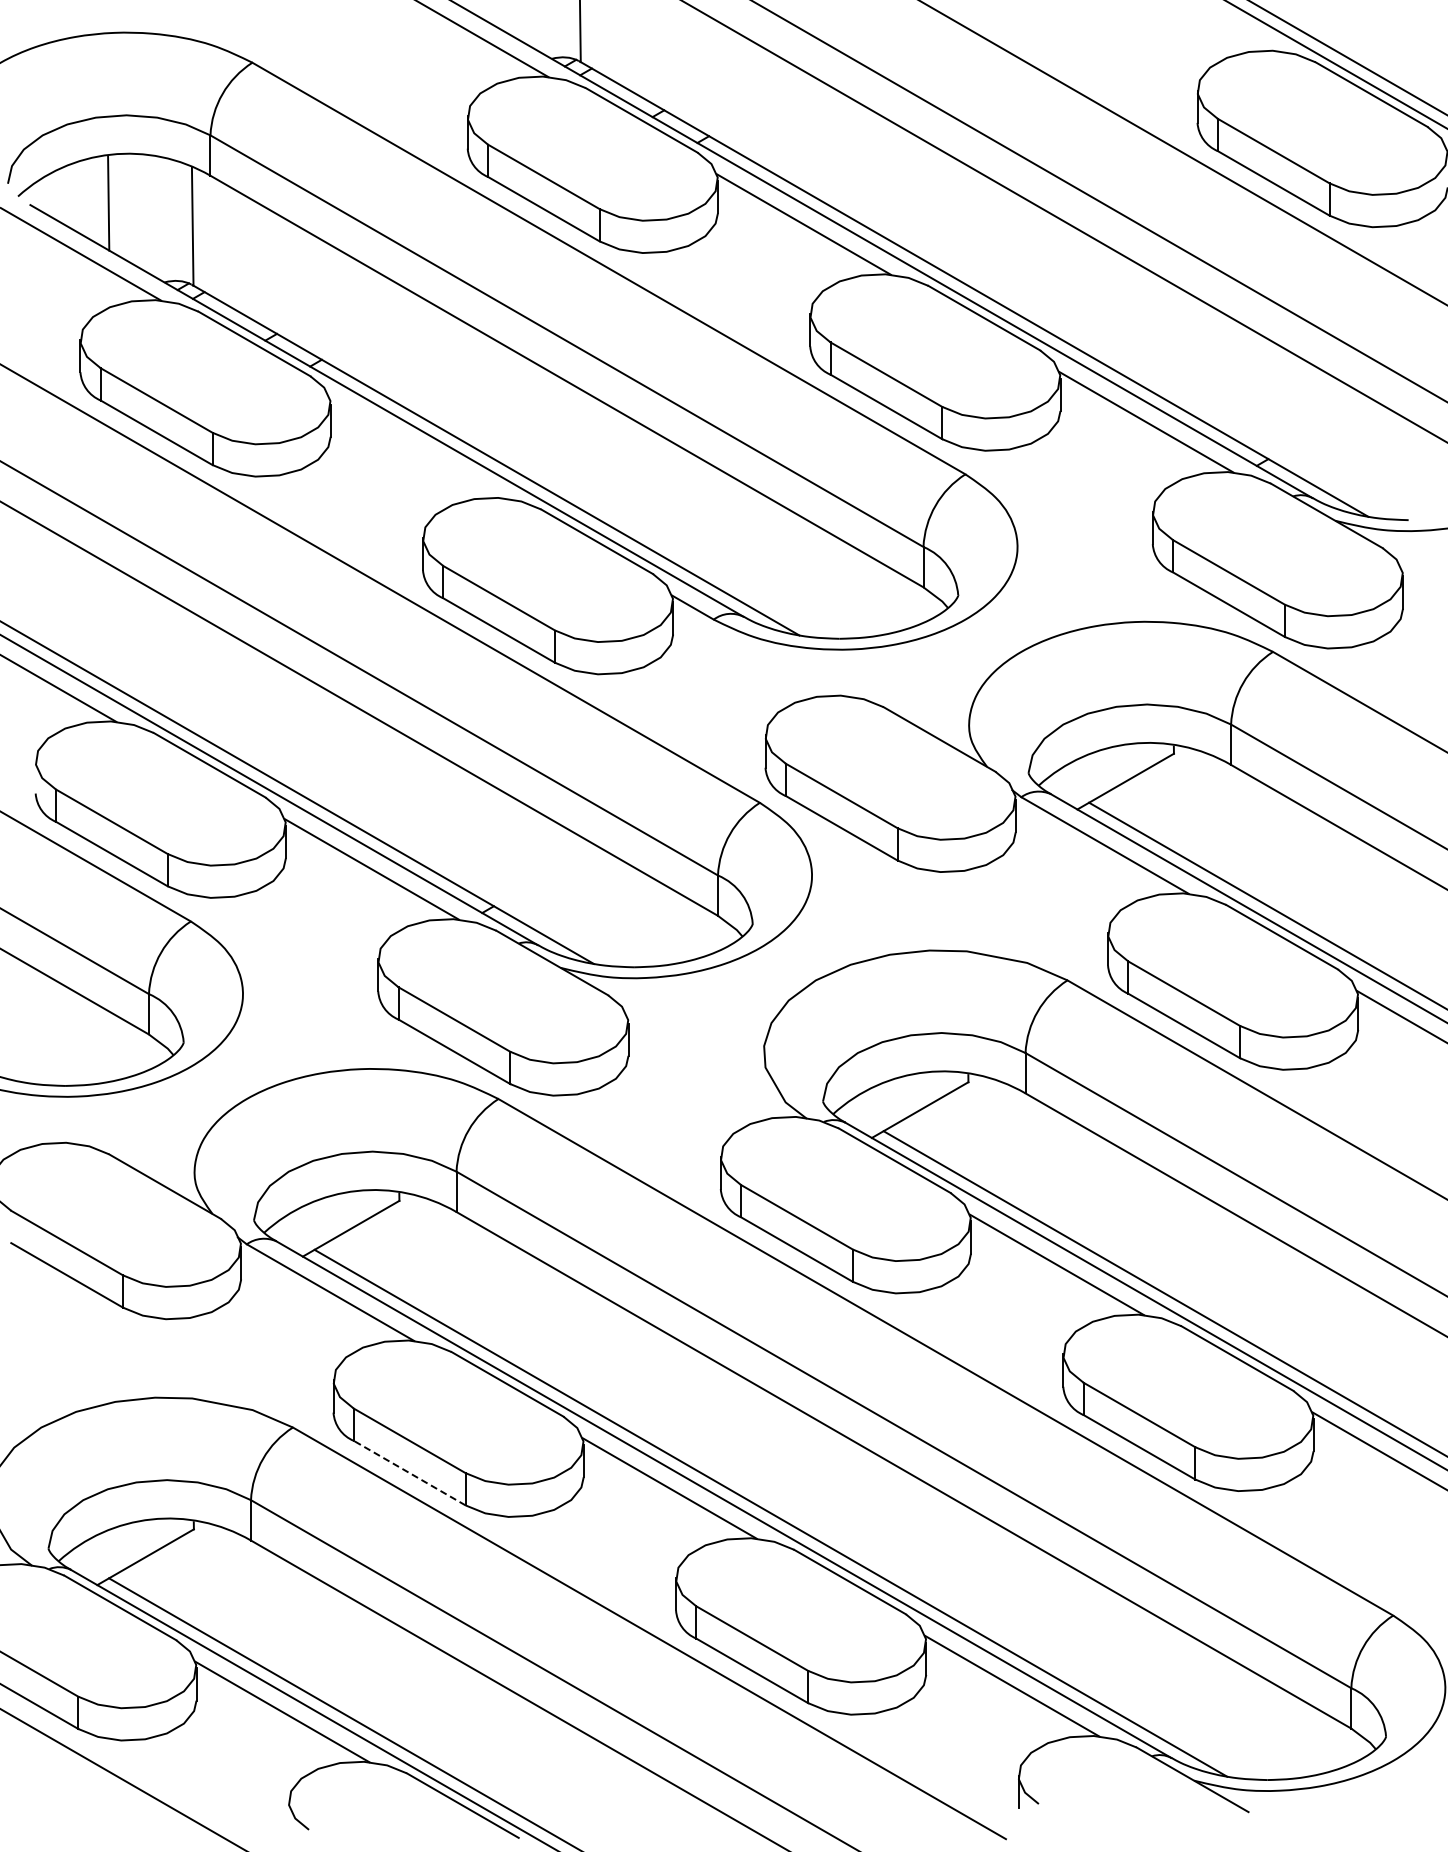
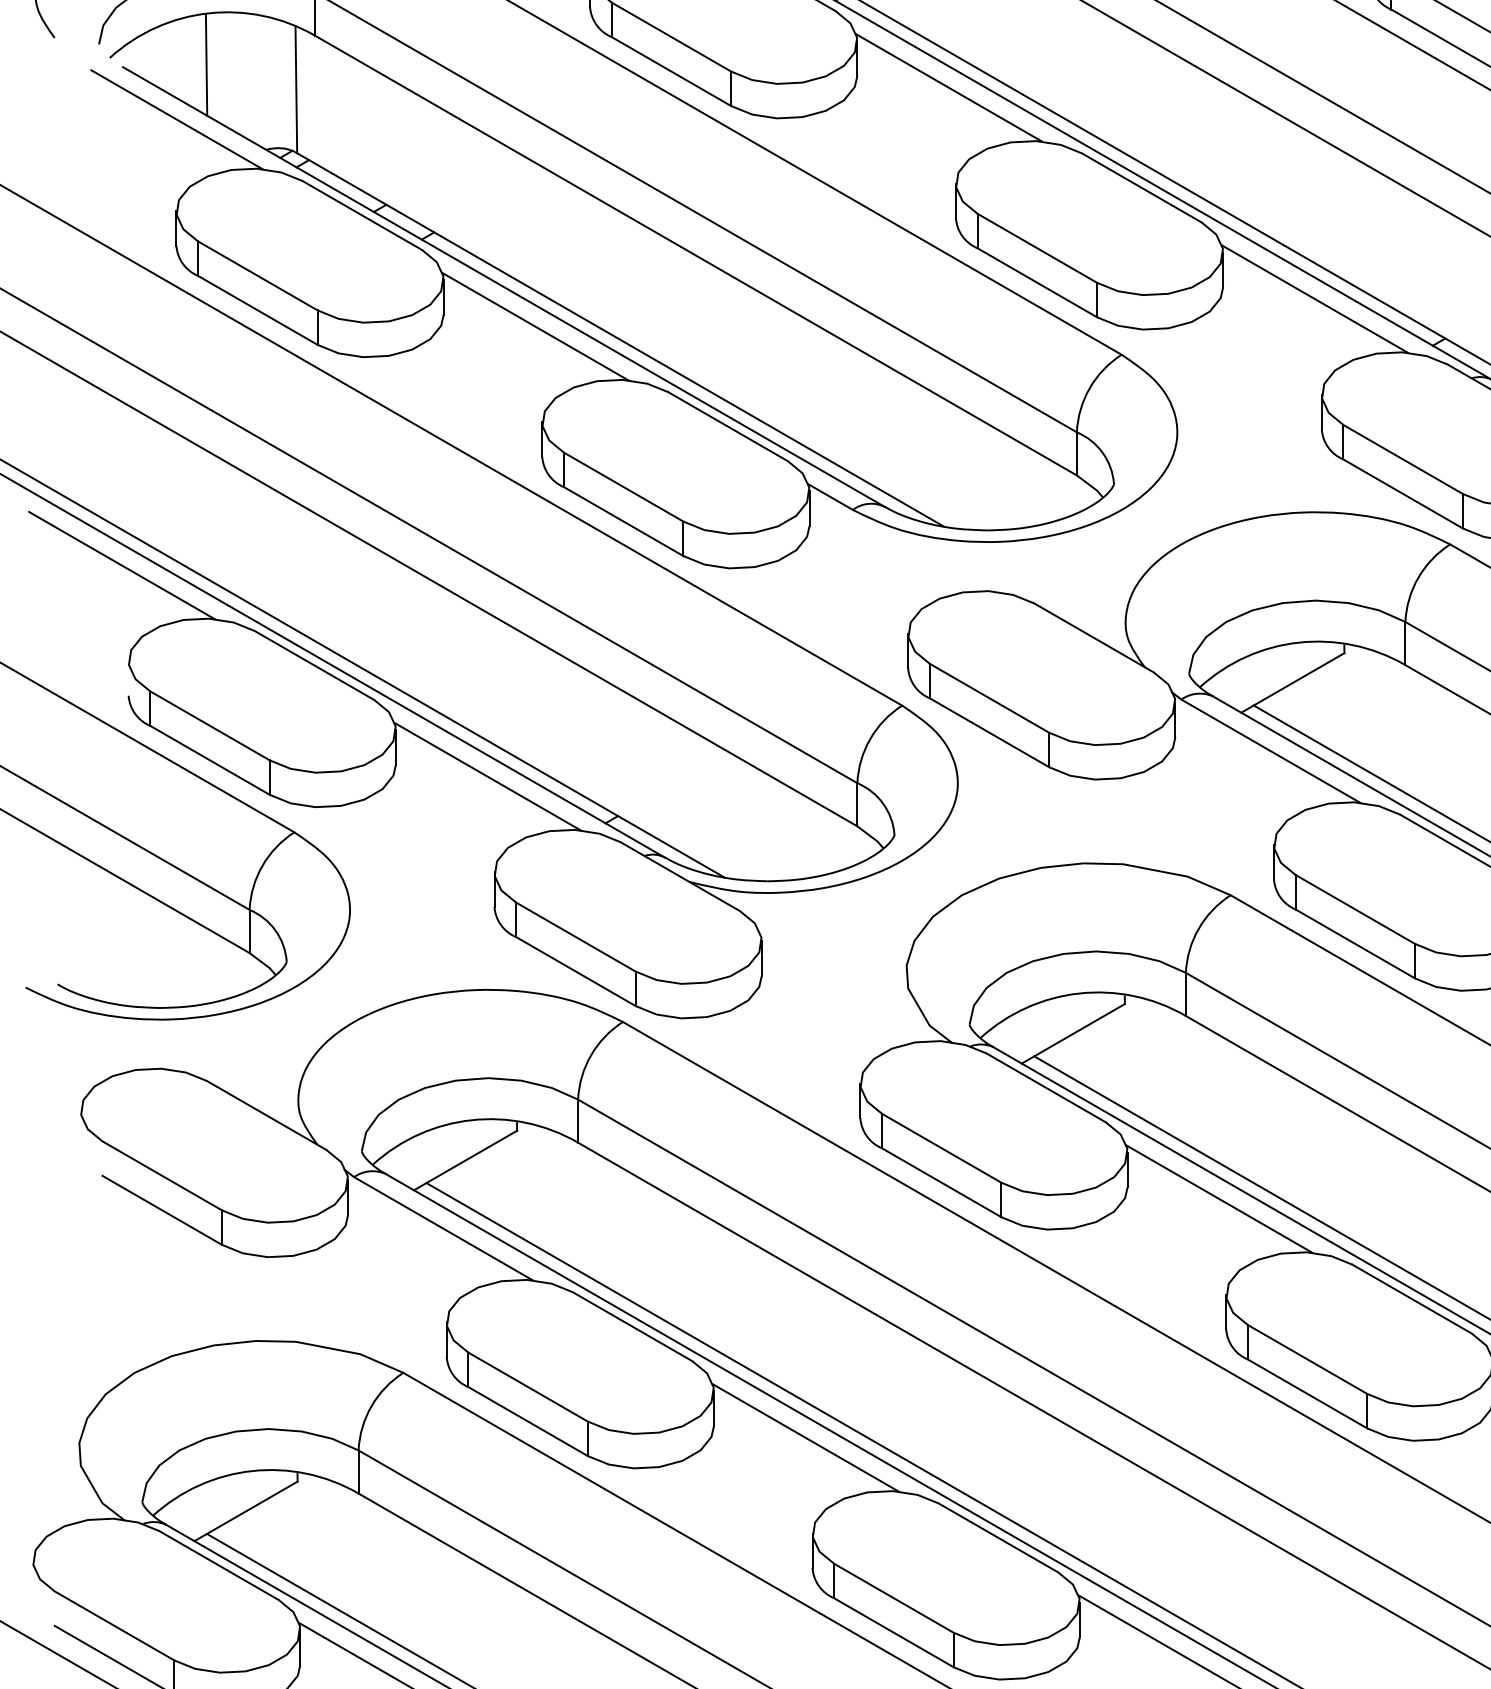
line: (416, 447) -> (535, 326), added
line: (409, 1473) -> (527, 1421), dashed -> solid

